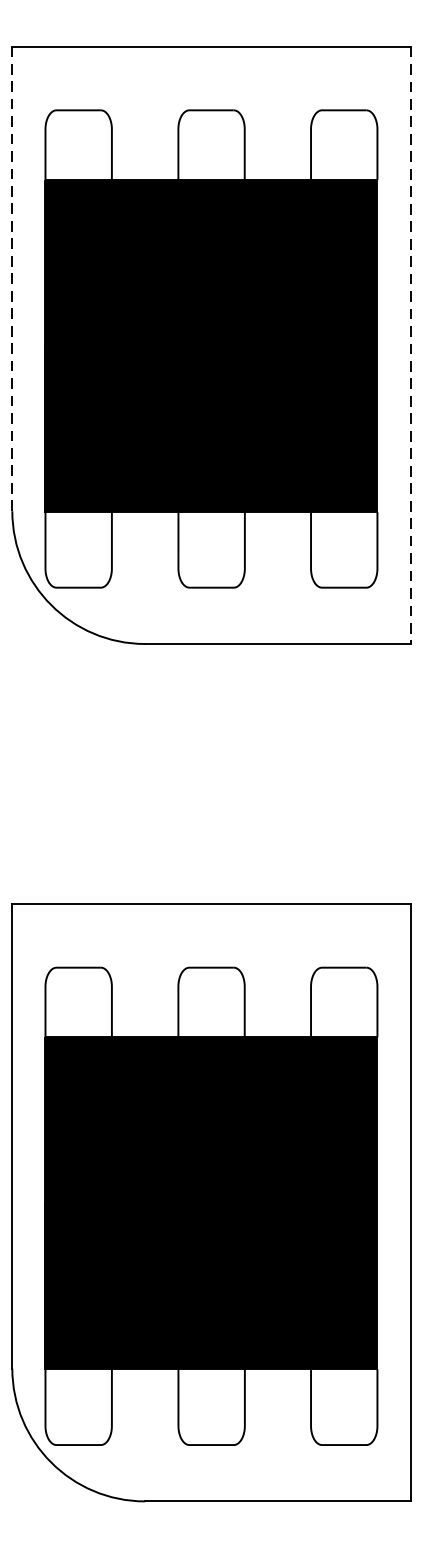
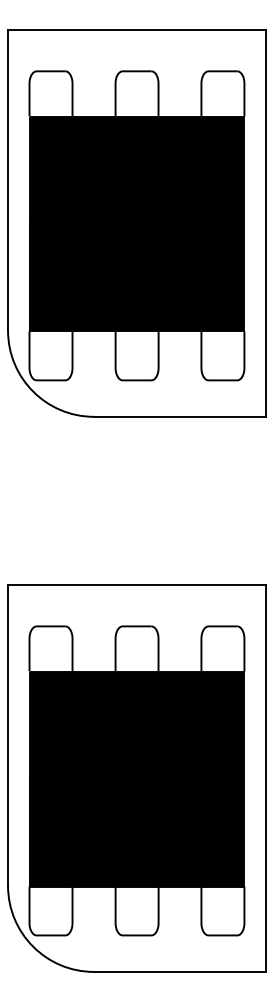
line: (13, 277) -> (8, 179), dashed -> solid
line: (409, 345) -> (265, 223), dashed -> solid

